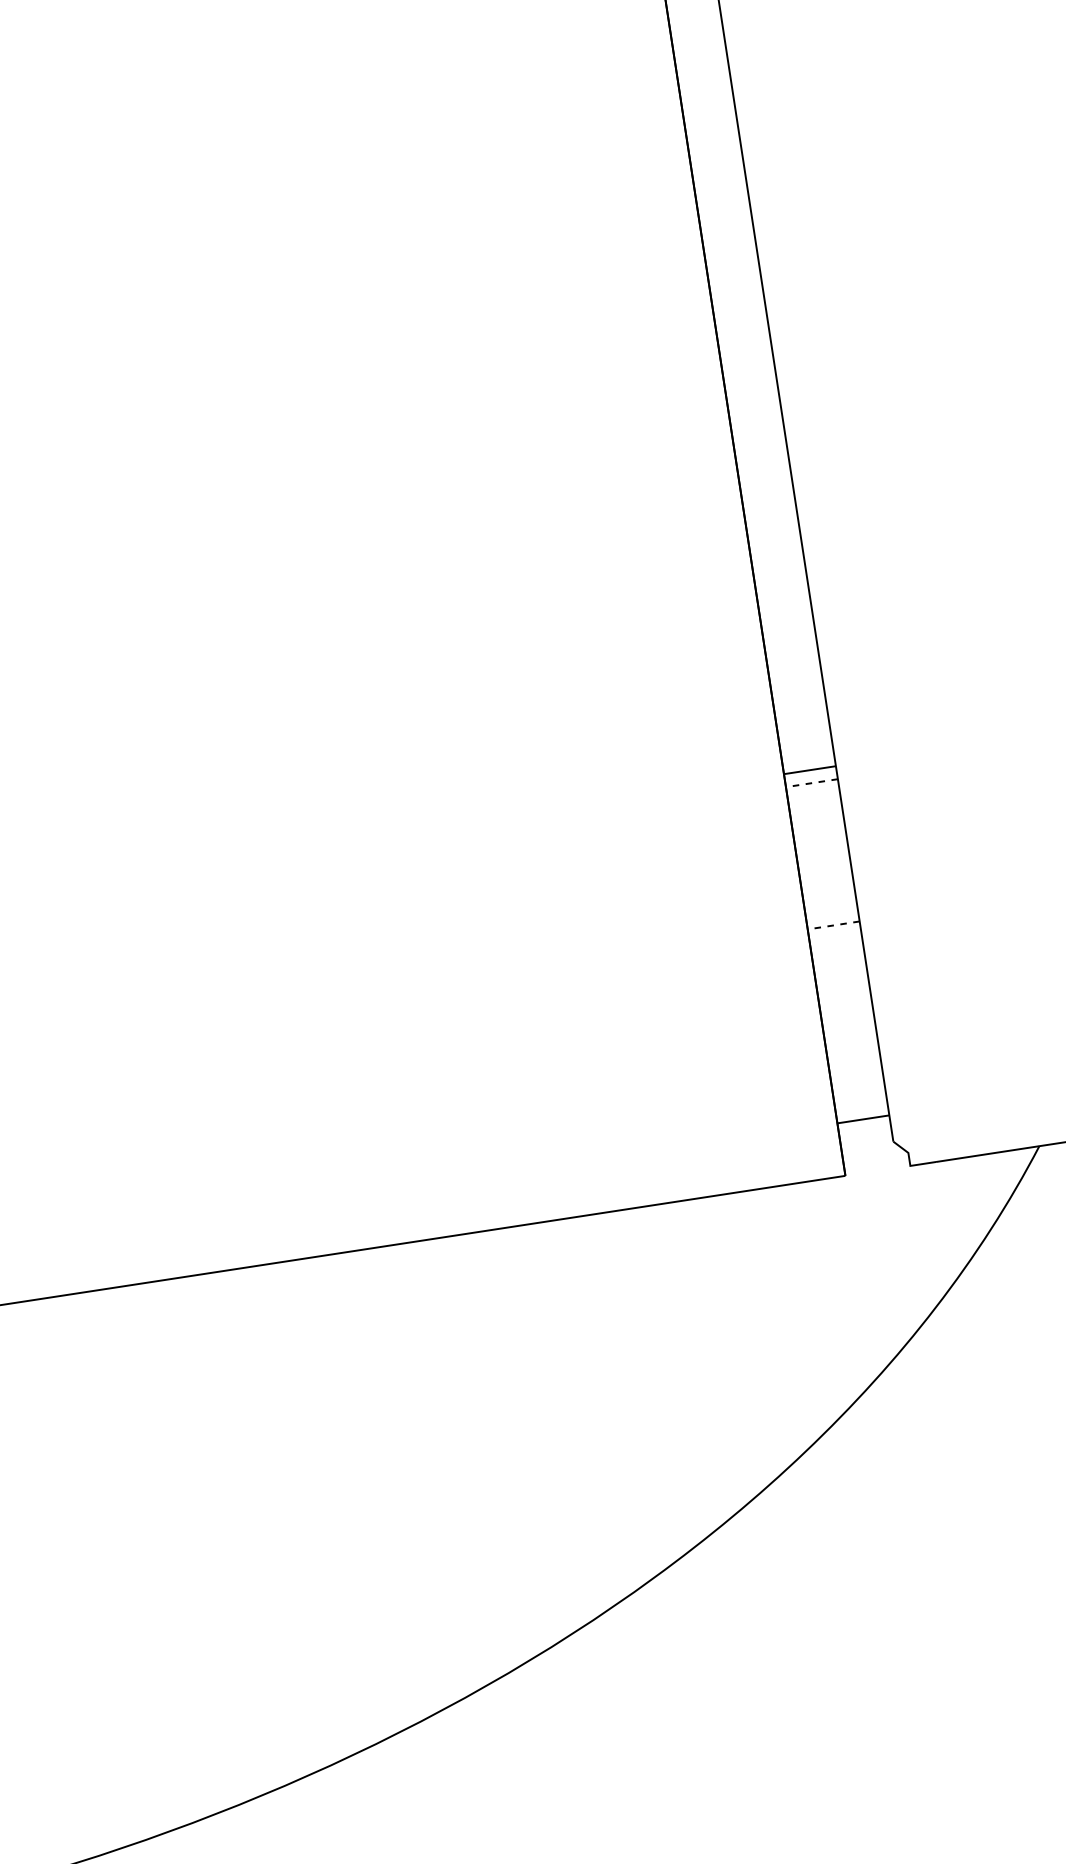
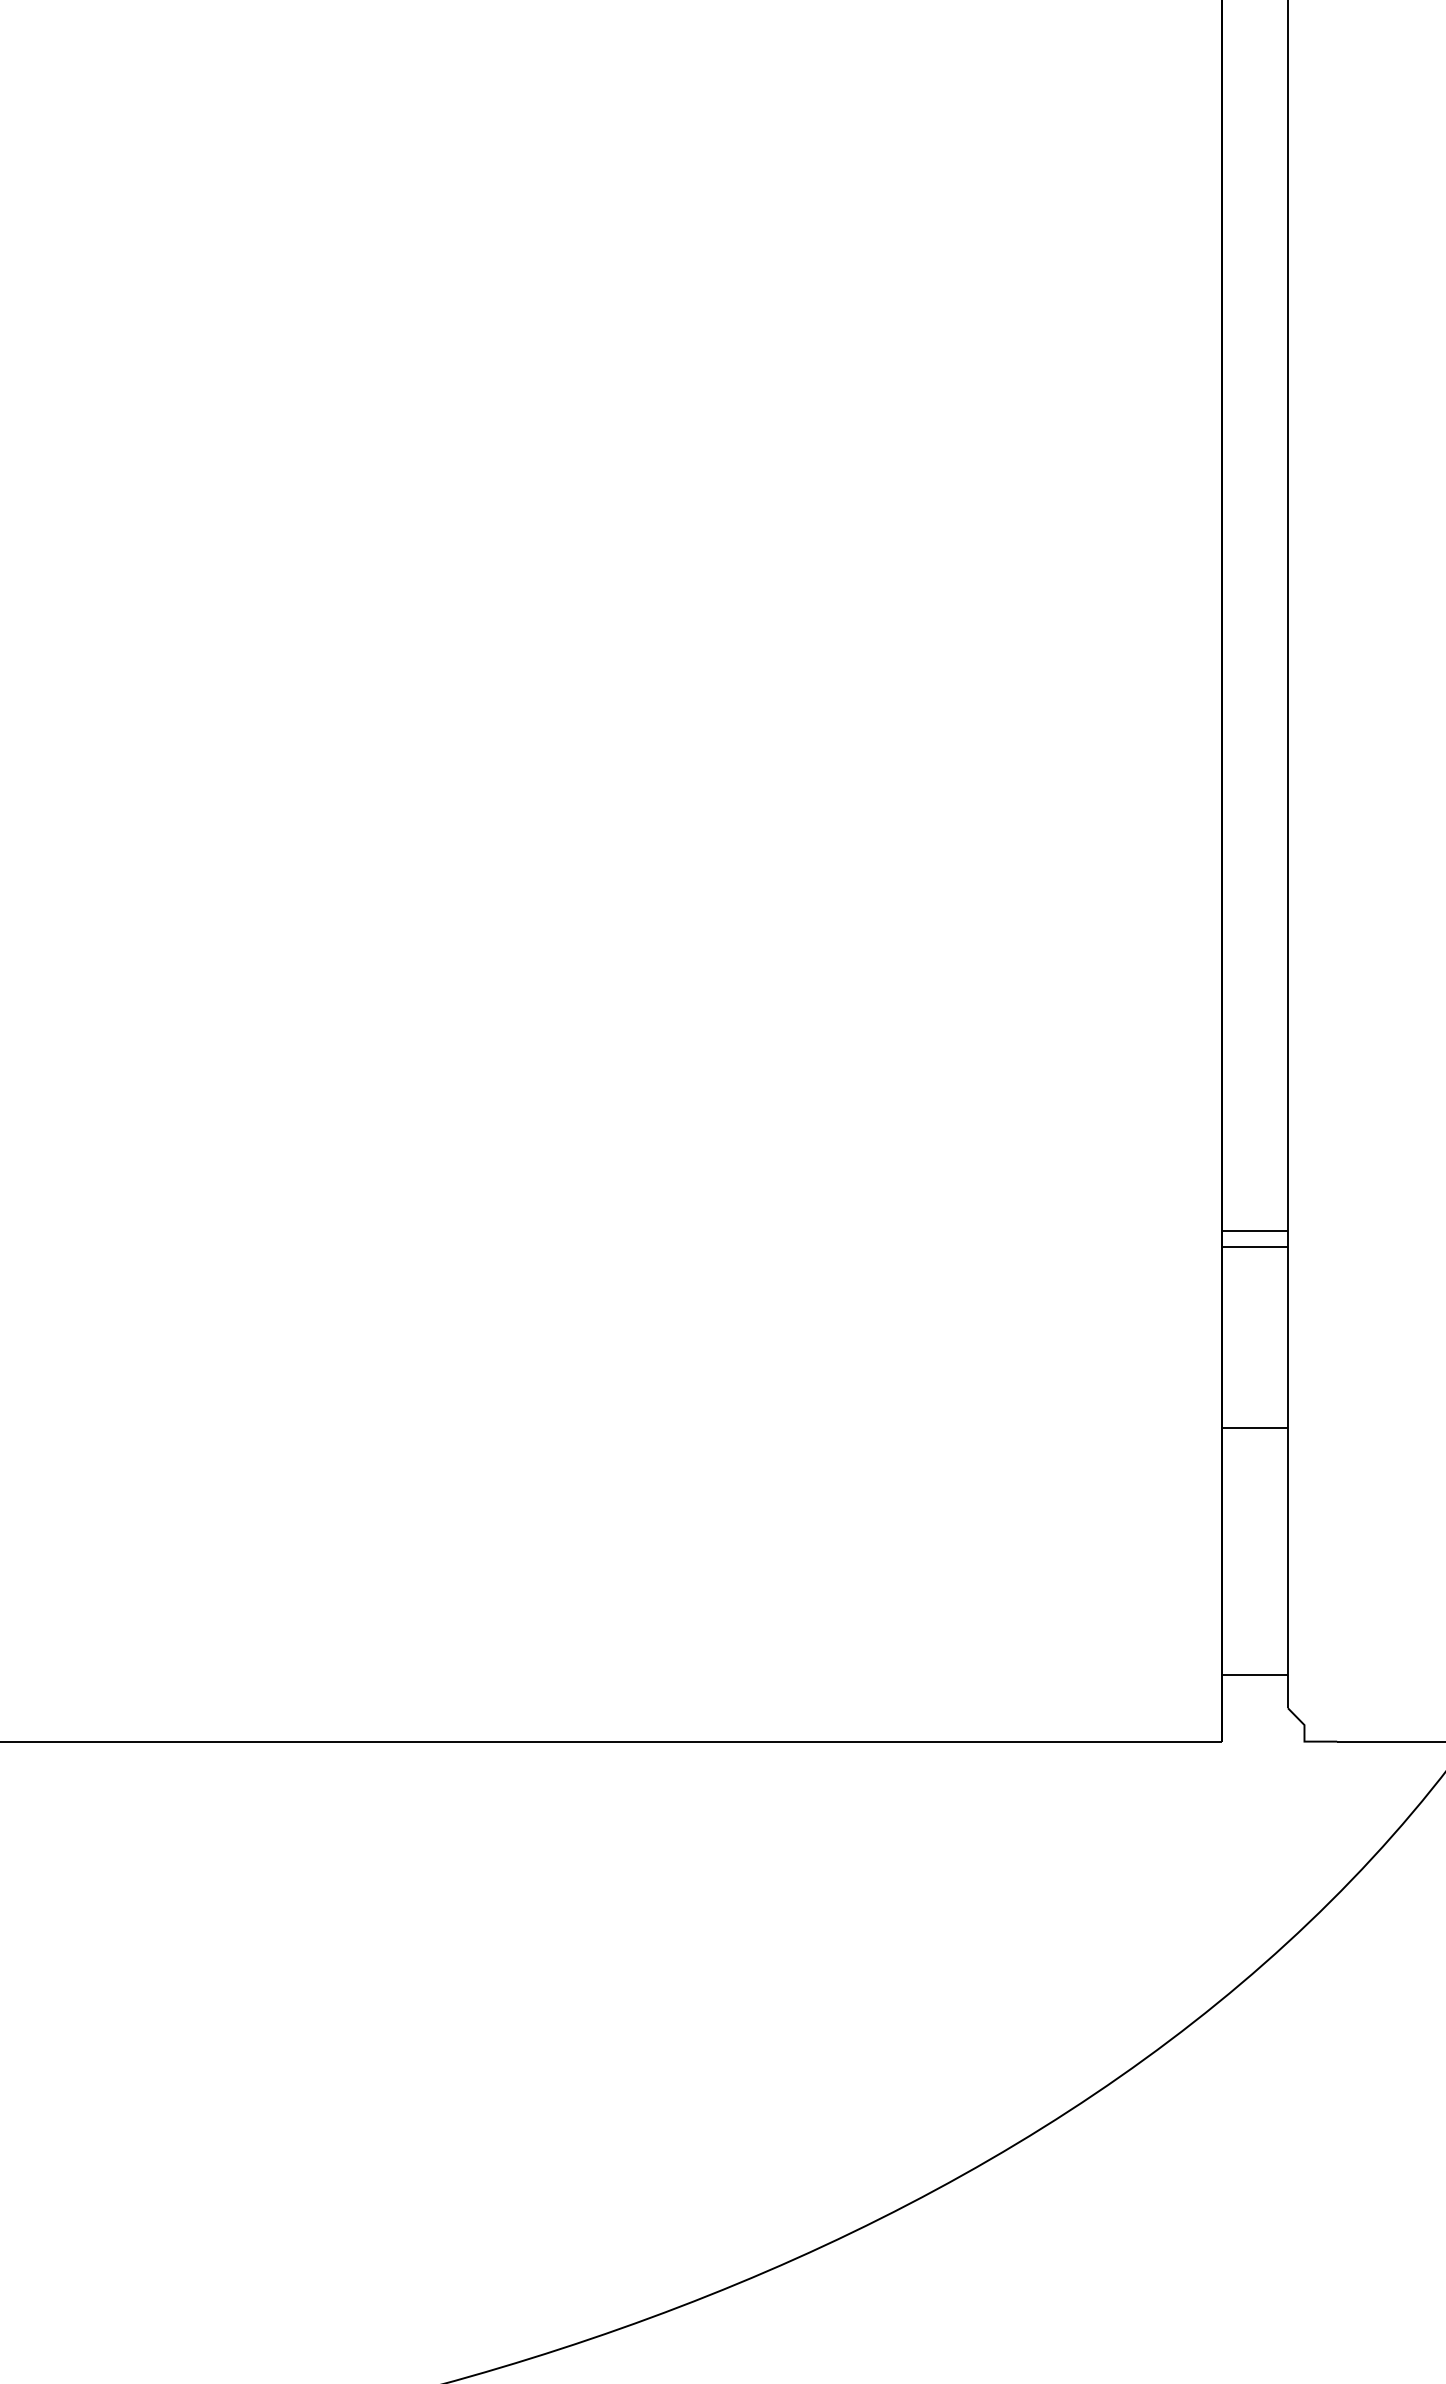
line: (811, 783) -> (1254, 1247), dashed -> solid
line: (833, 925) -> (1254, 1428), dashed -> solid

